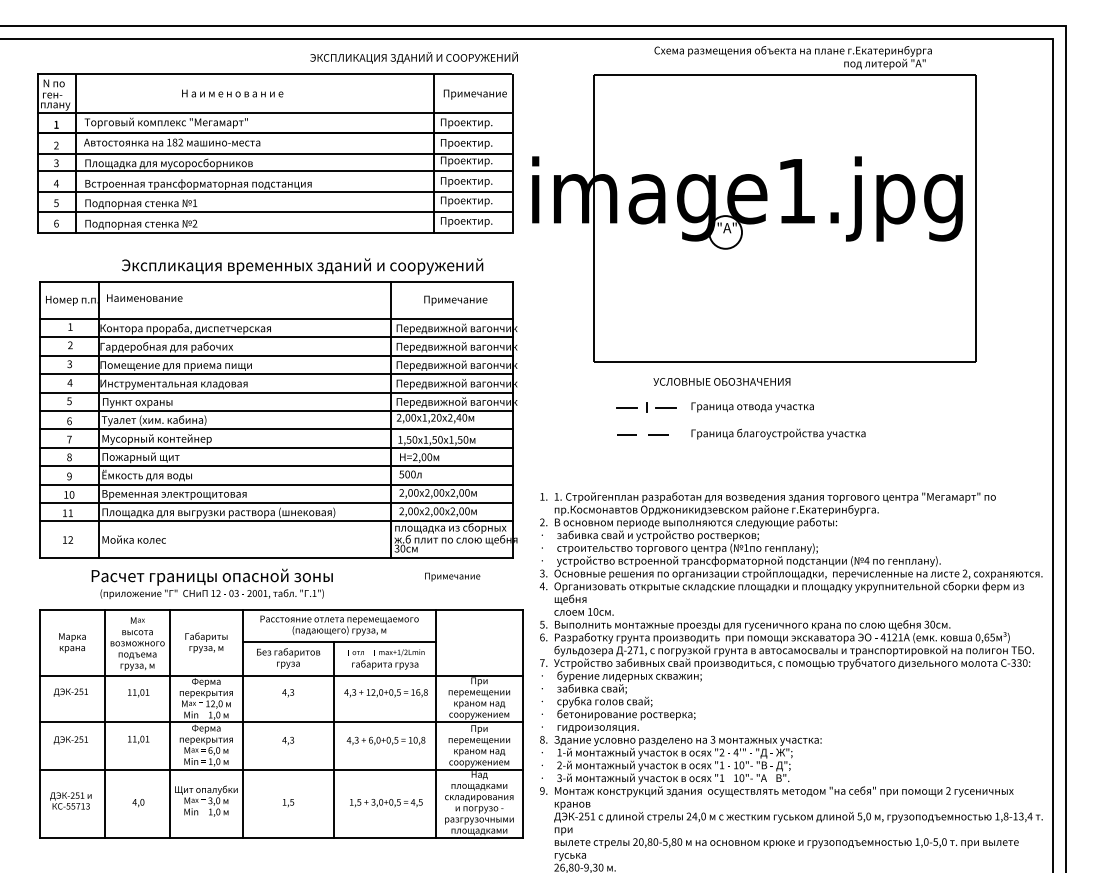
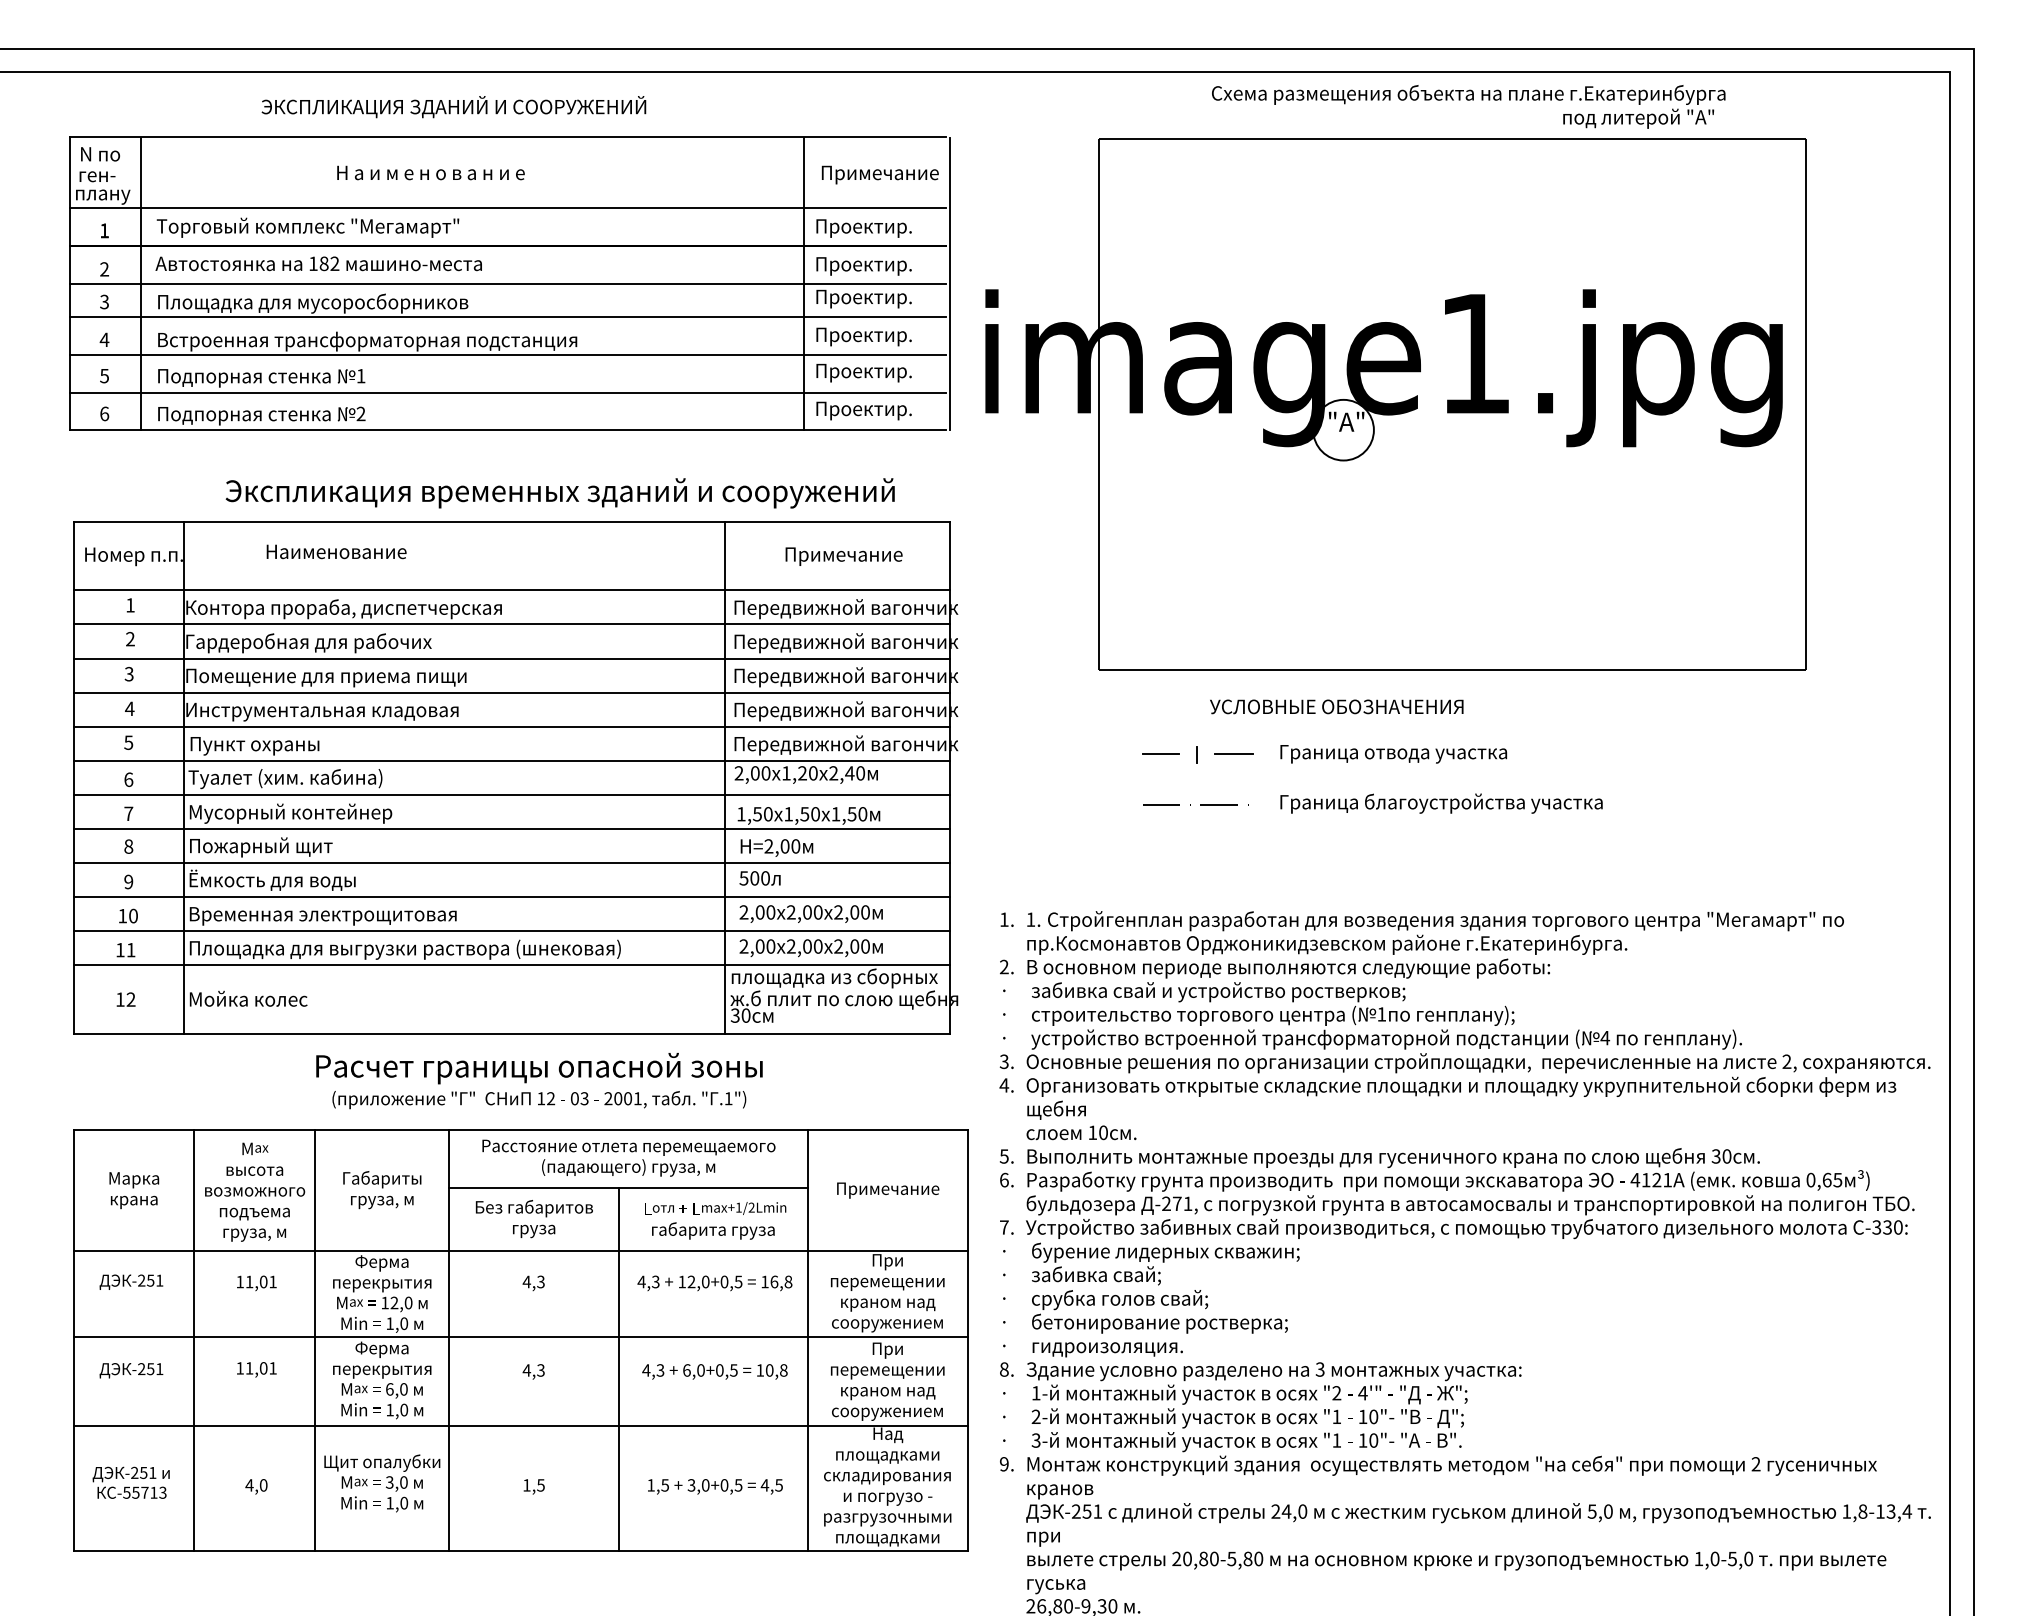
text: (413, 57) -> (452, 106), moved
text: (144, 297) -> (336, 550), moved
text: (452, 576) -> (887, 1189), moved
text: (211, 583) -> (537, 1080), moved

